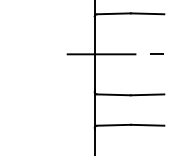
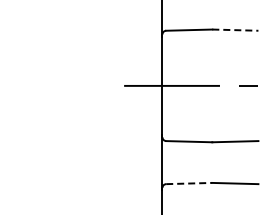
line: (147, 14) -> (235, 30), solid -> dashed
line: (114, 125) -> (189, 183), solid -> dashed

